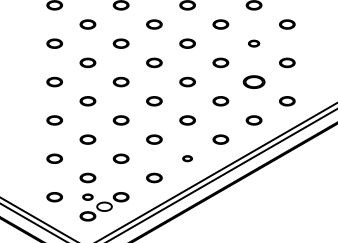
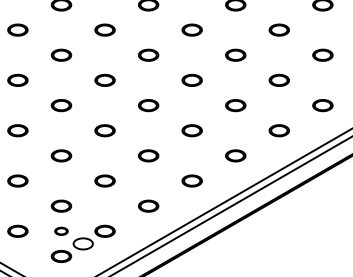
part: (253, 43) -> (278, 29), size x1.43
part: (253, 81) -> (278, 79), size x0.71
part: (187, 158) -> (192, 180), size x1.67

